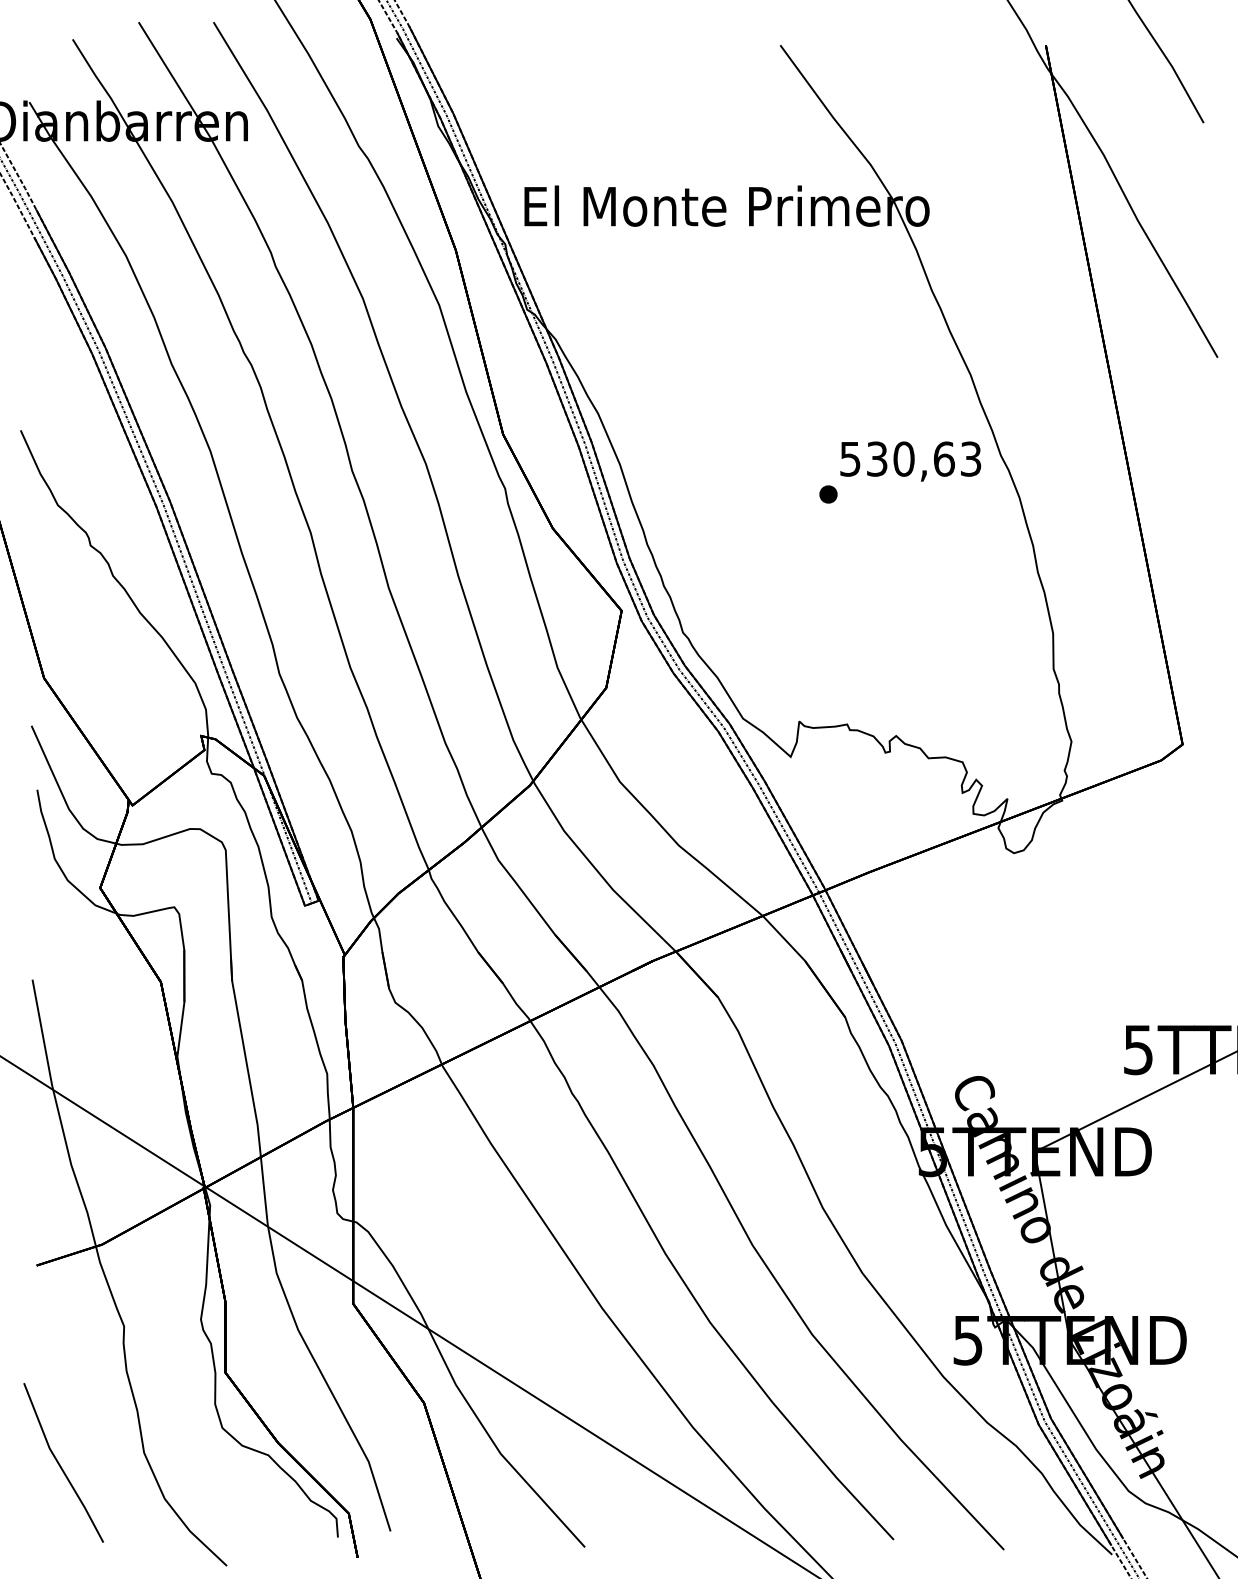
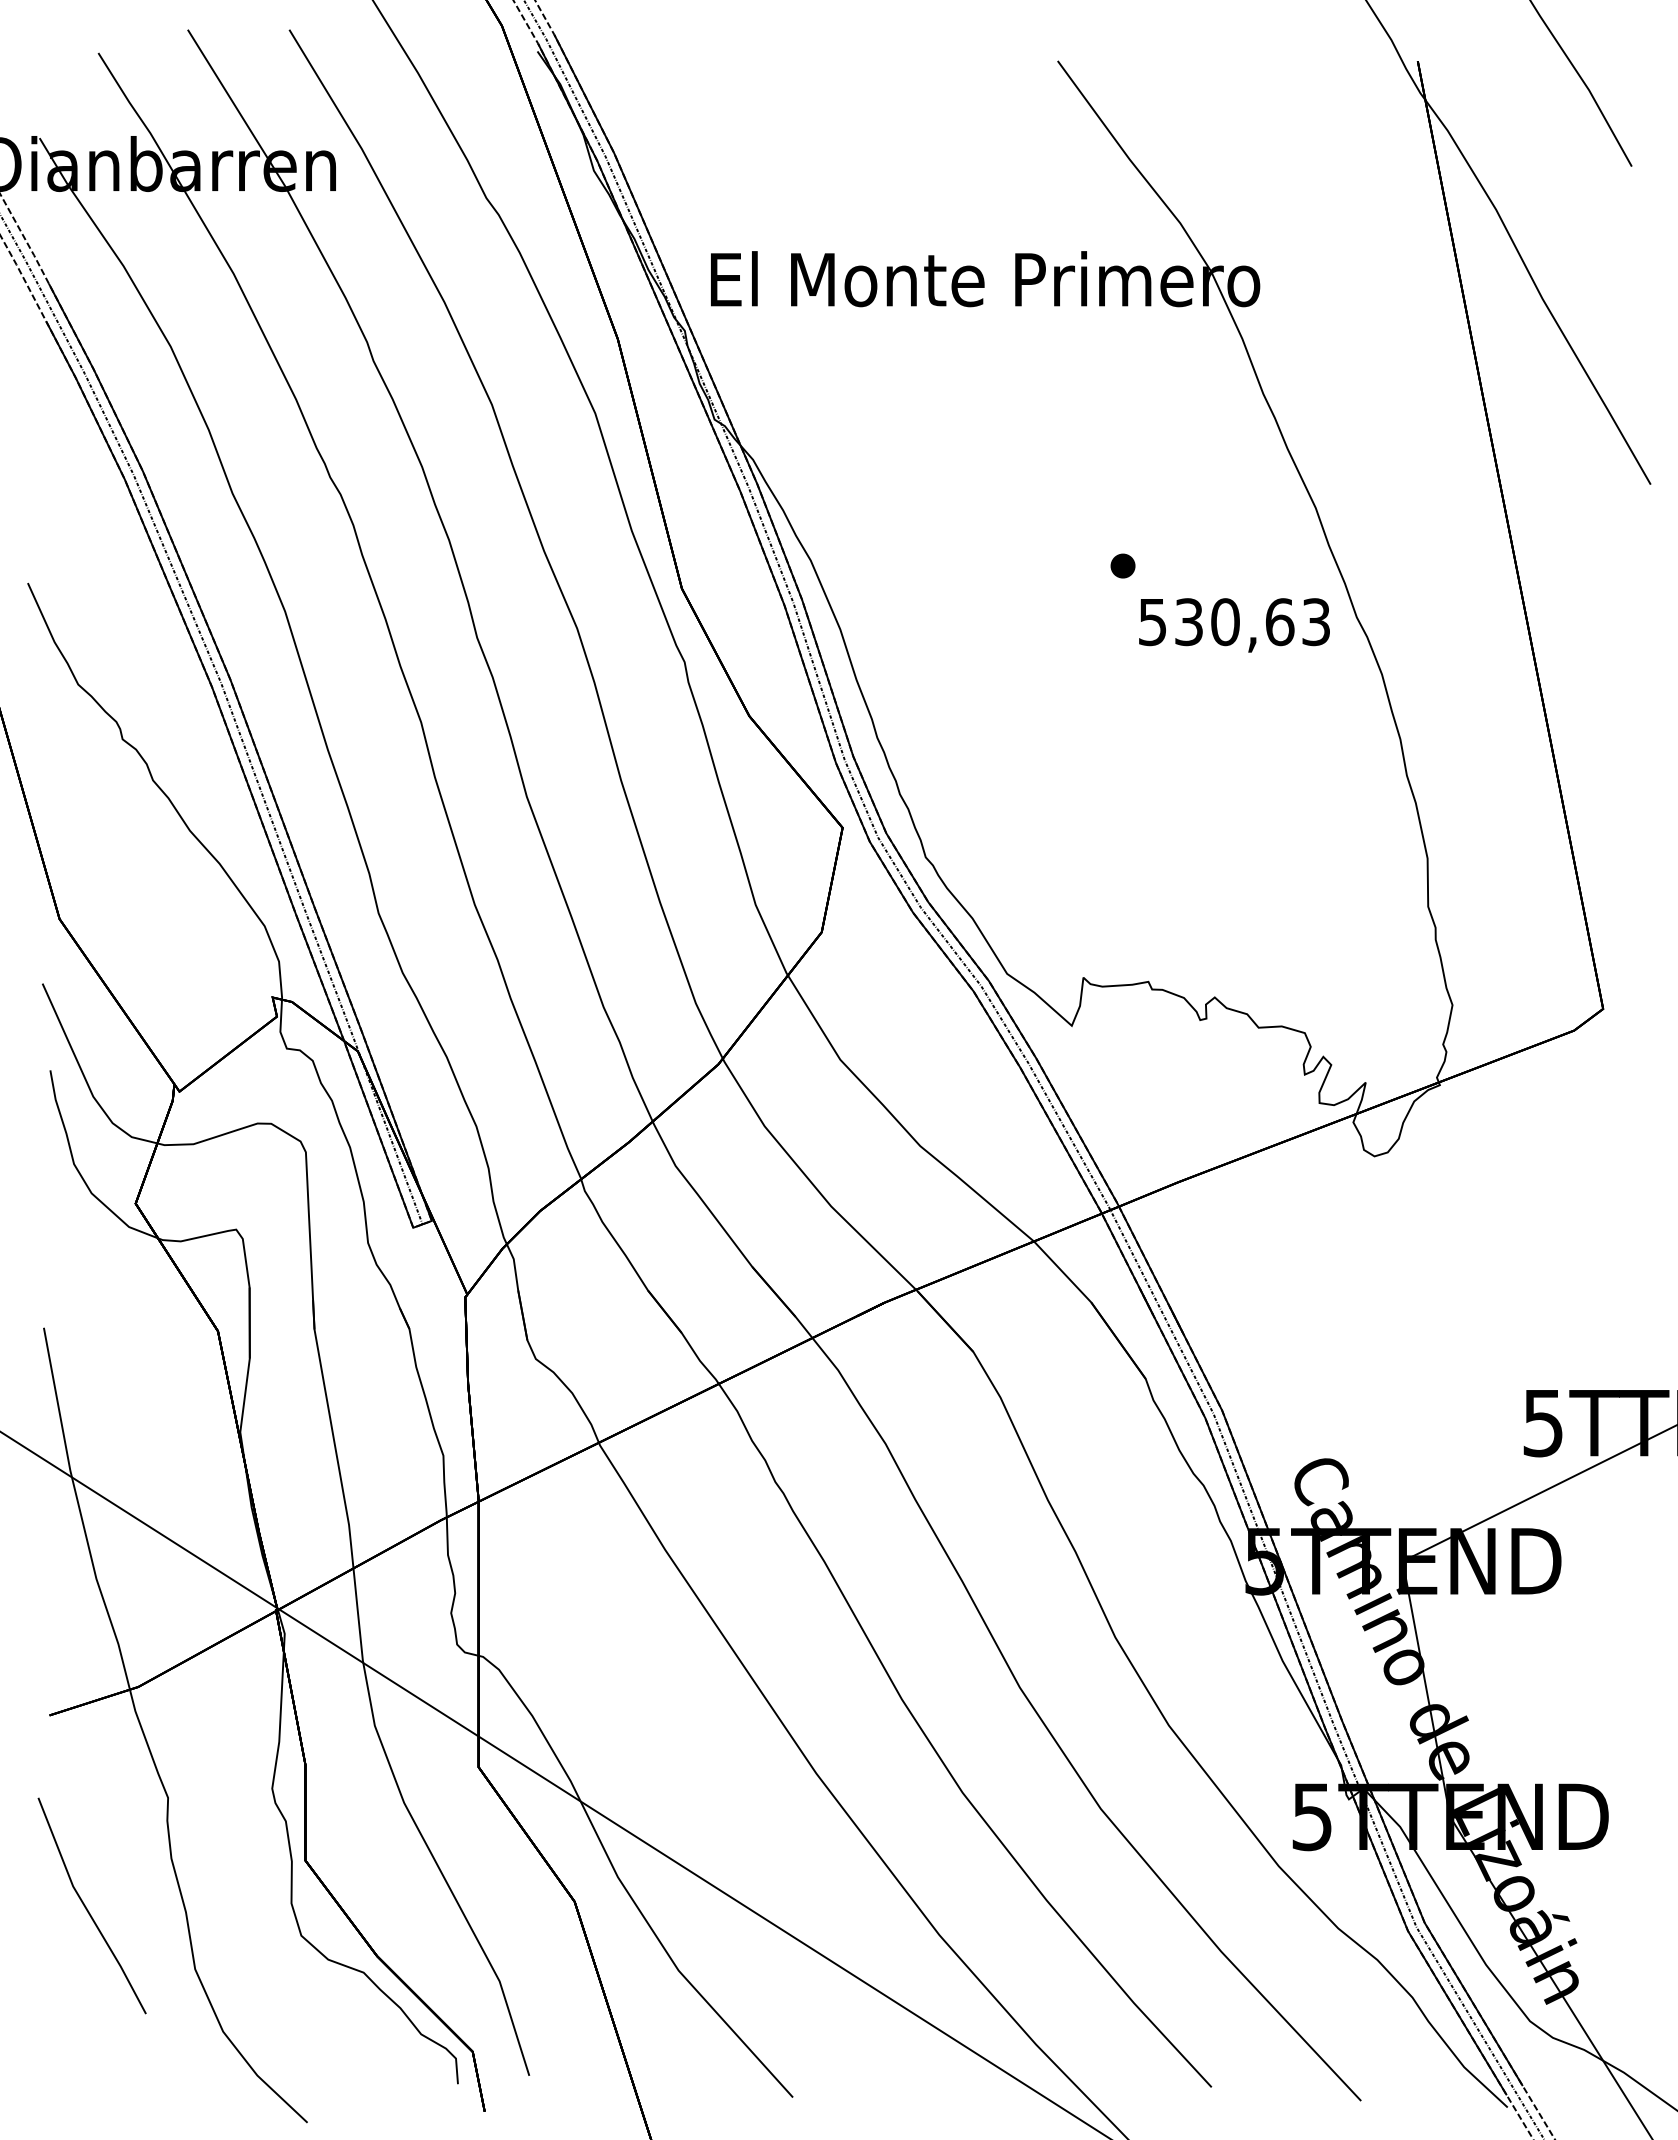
part: (828, 494) -> (1122, 565), moved
part: (63, 1462) -> (91, 1905), moved

